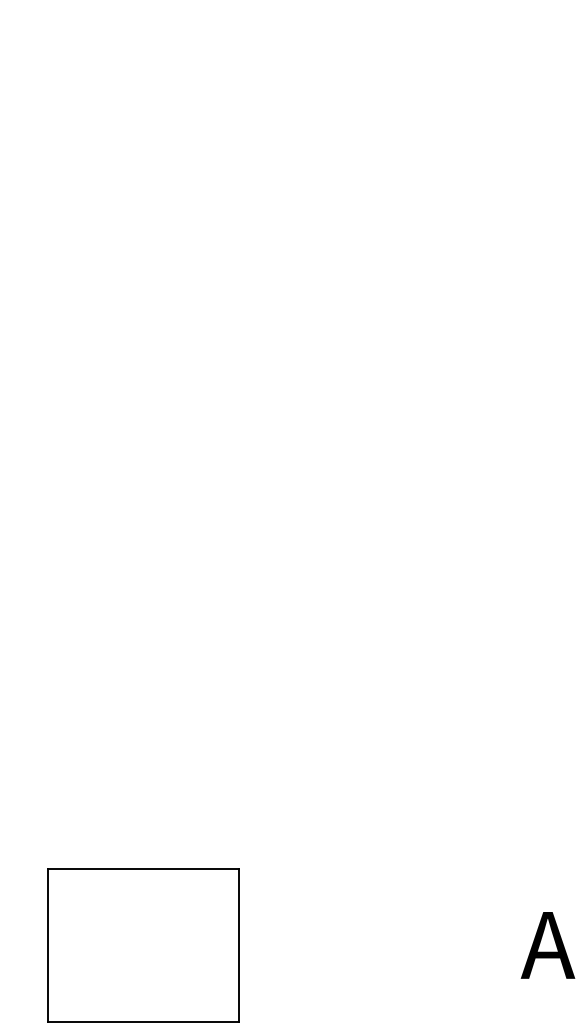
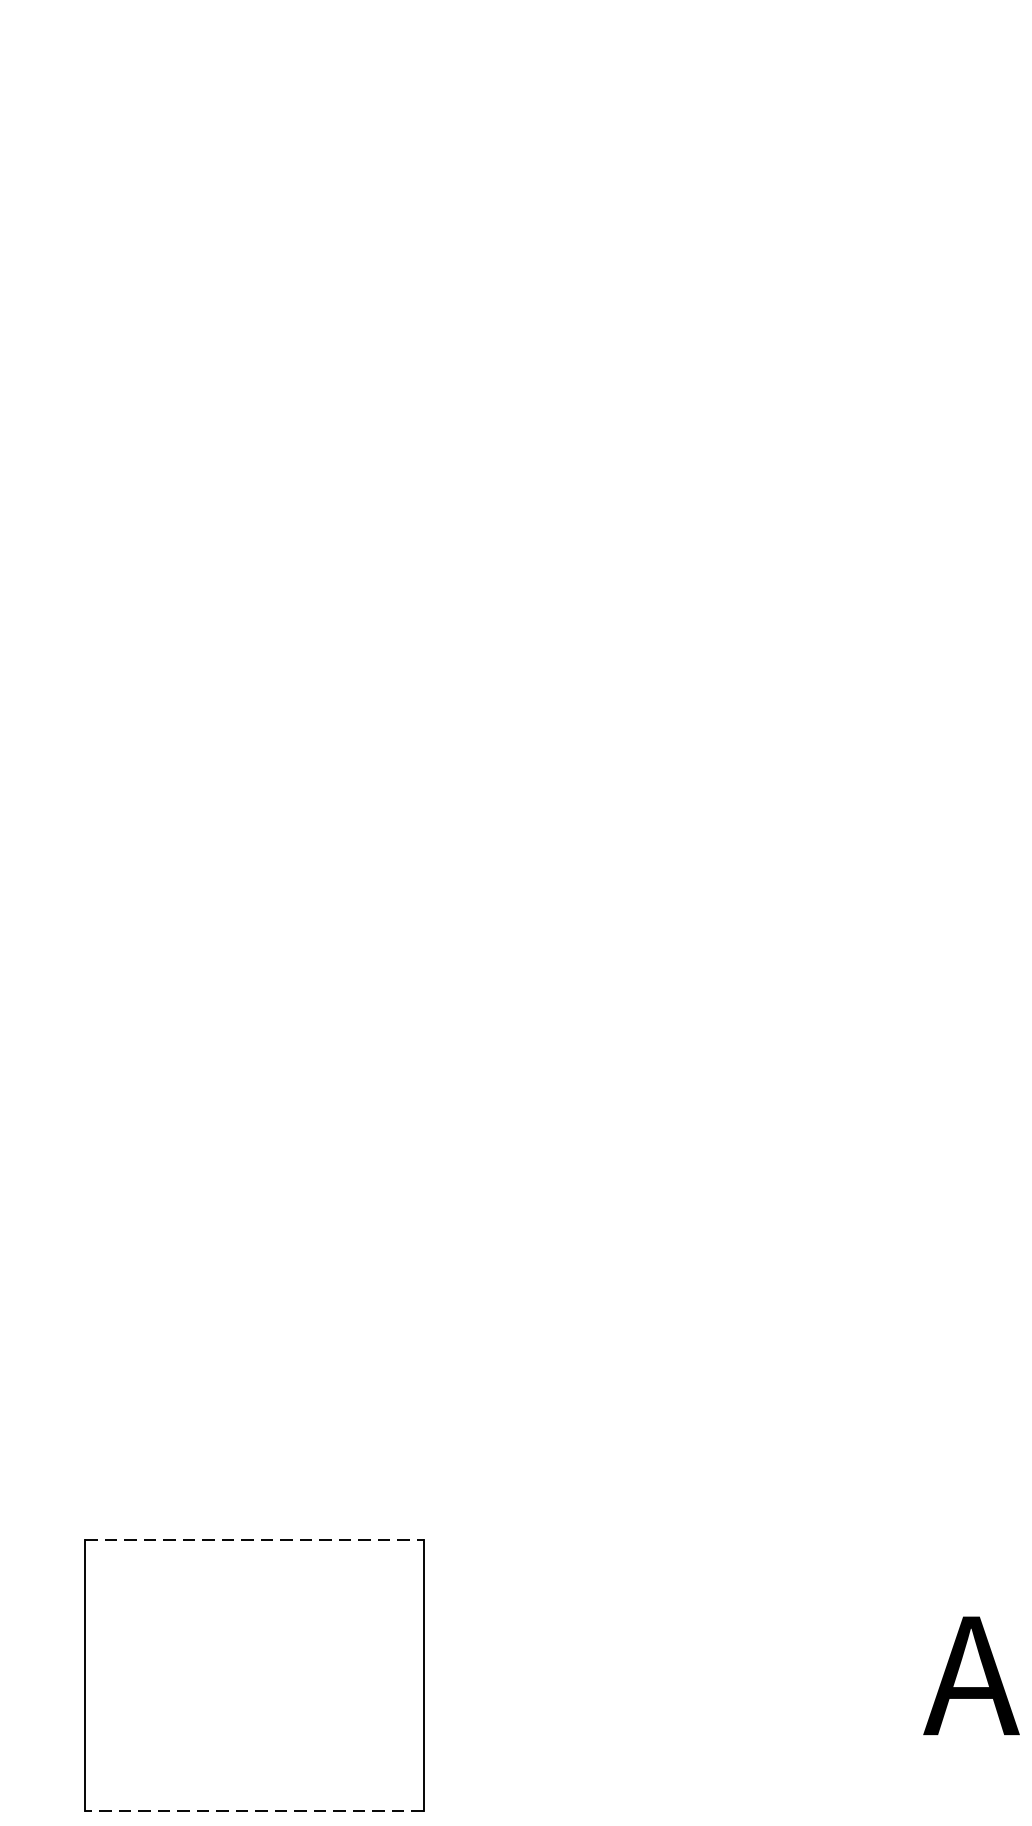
line: (143, 869) -> (254, 1541), solid -> dashed
line: (143, 1021) -> (254, 1810), solid -> dashed

